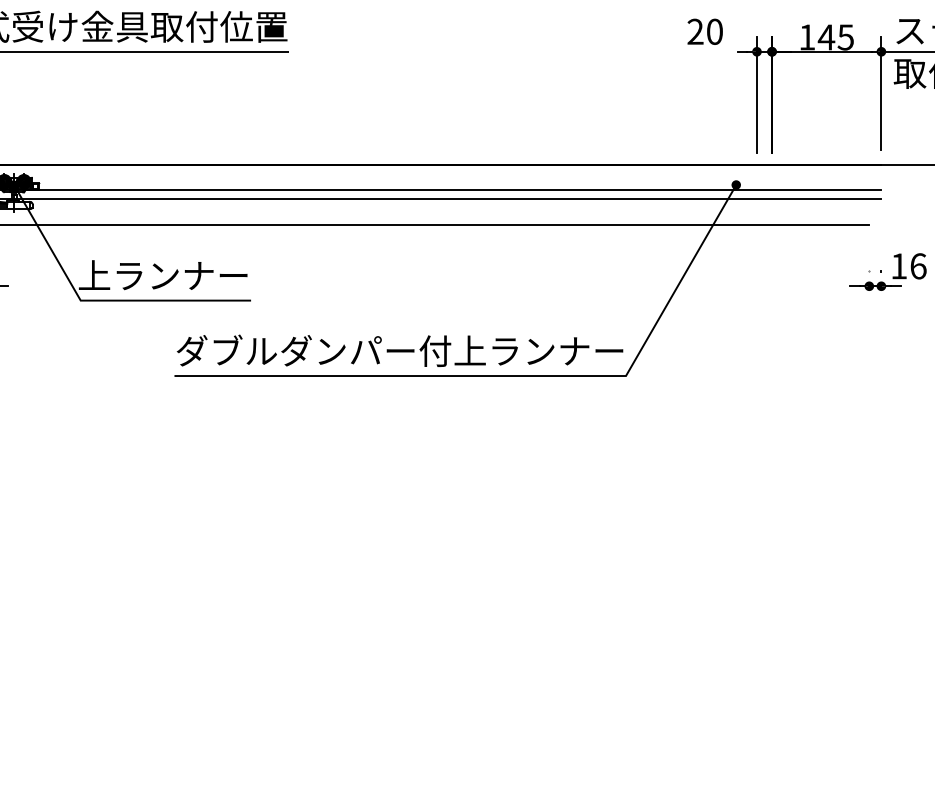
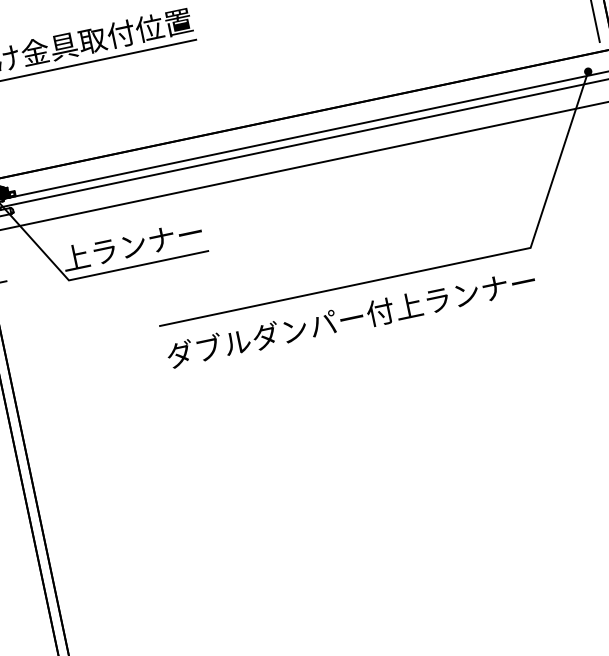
text: (399, 350) -> (350, 318), moved

